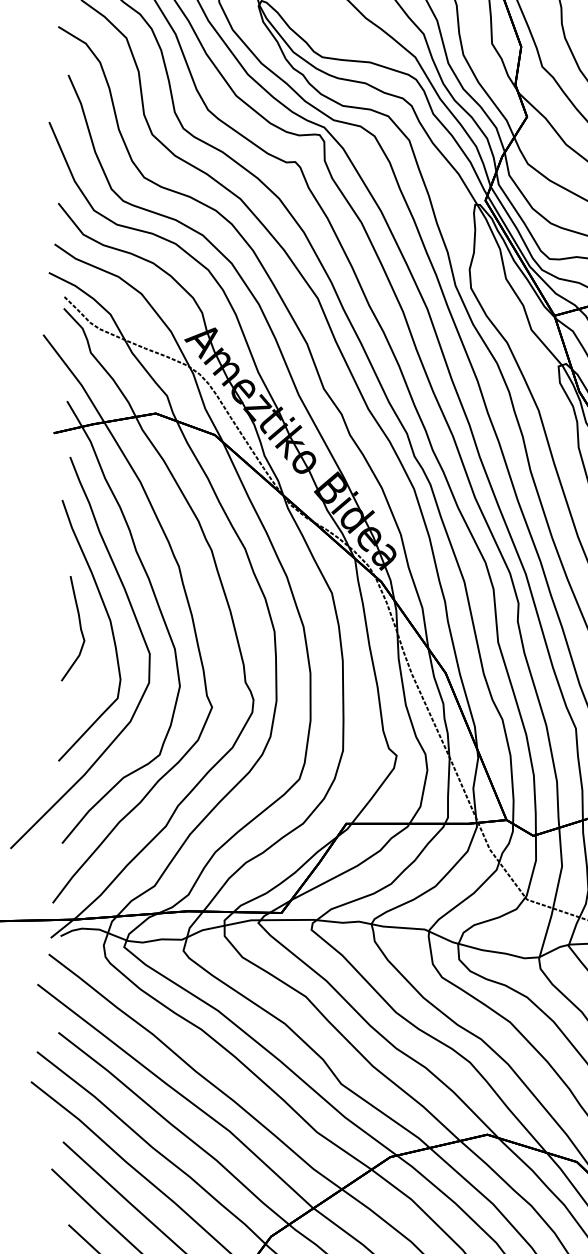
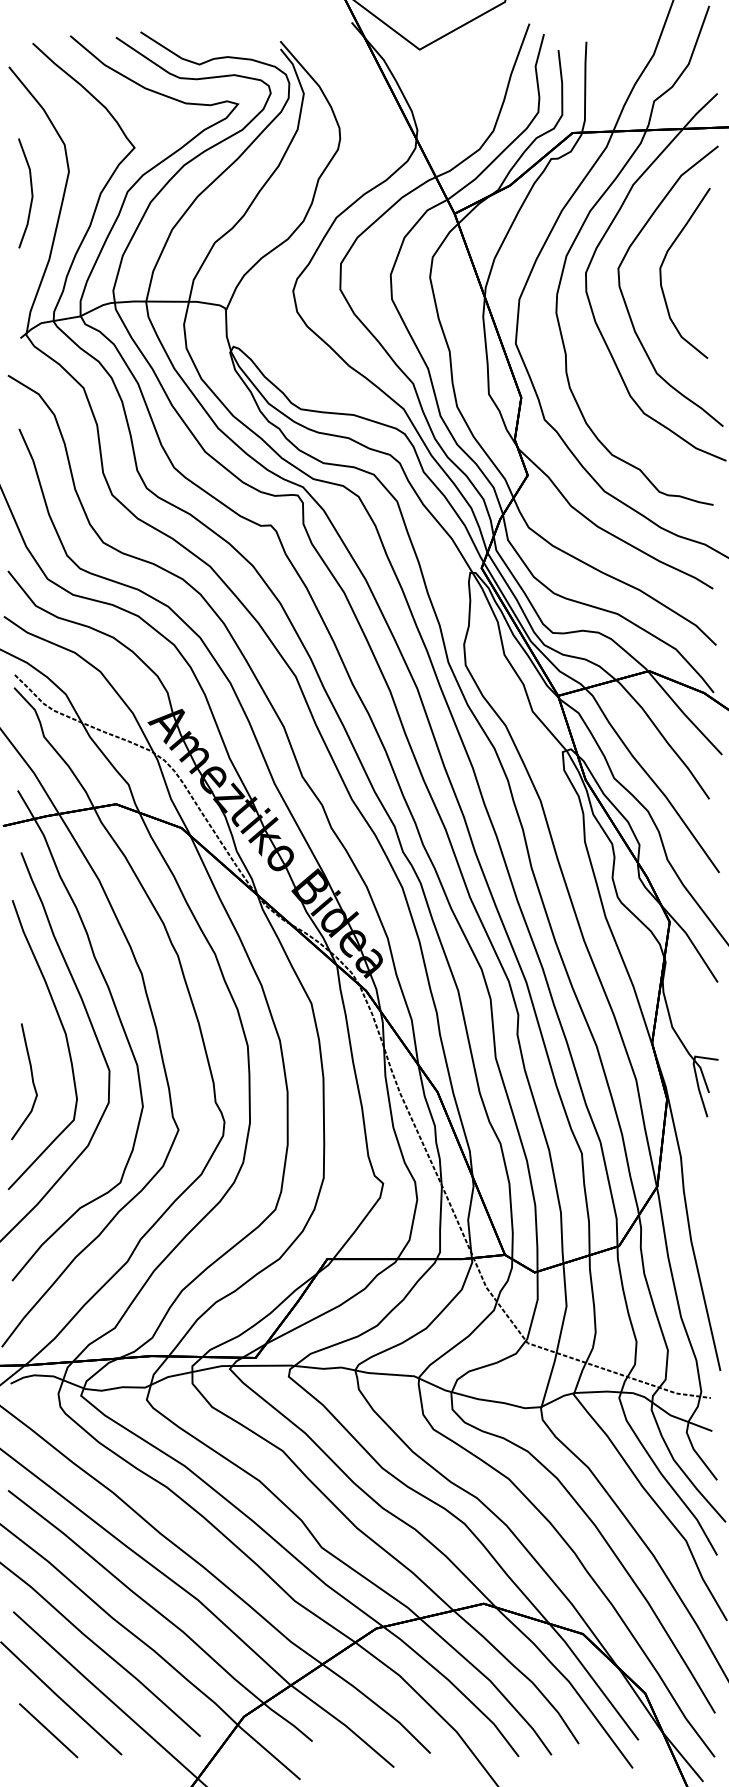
curve: (79, 626) -> (31, 1079), moved

